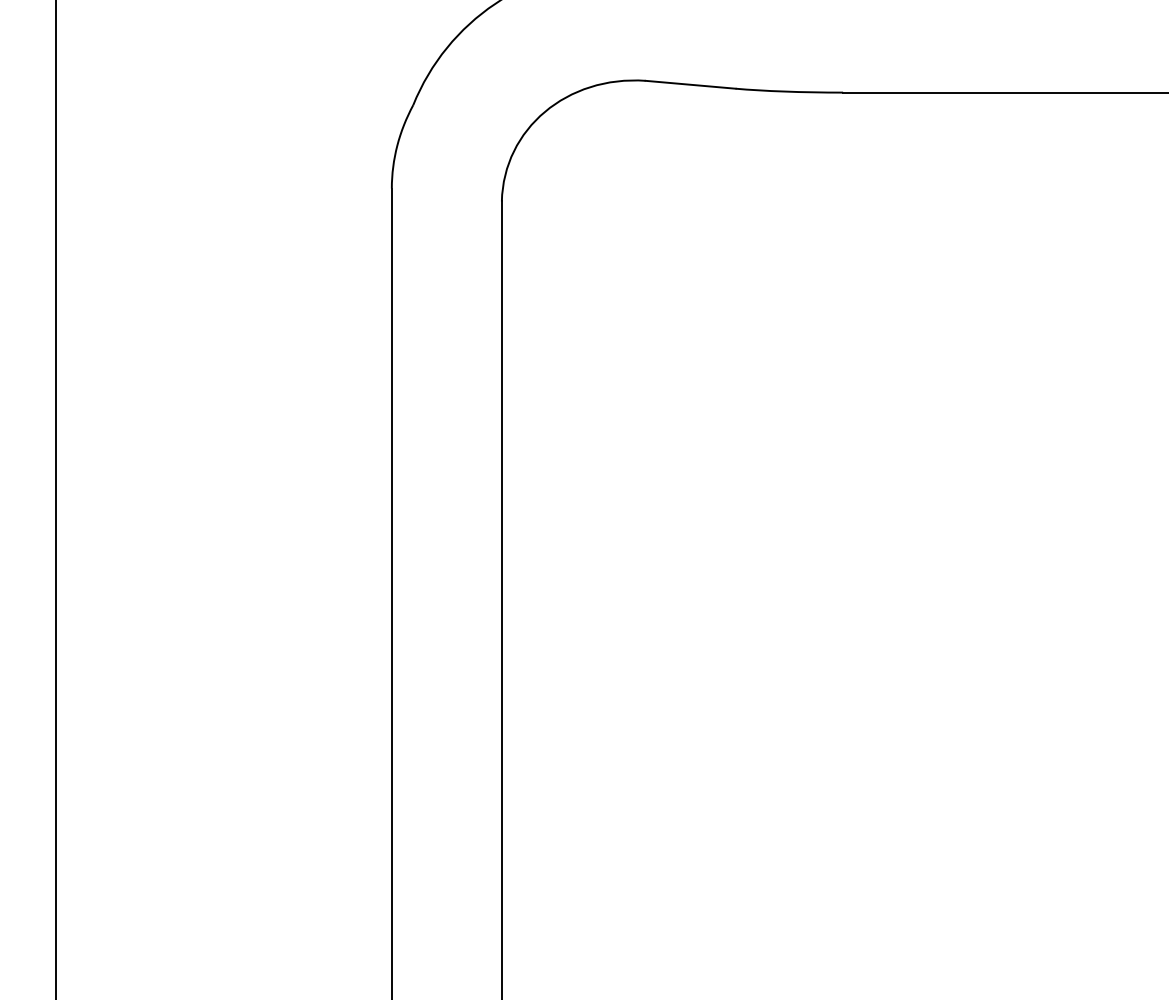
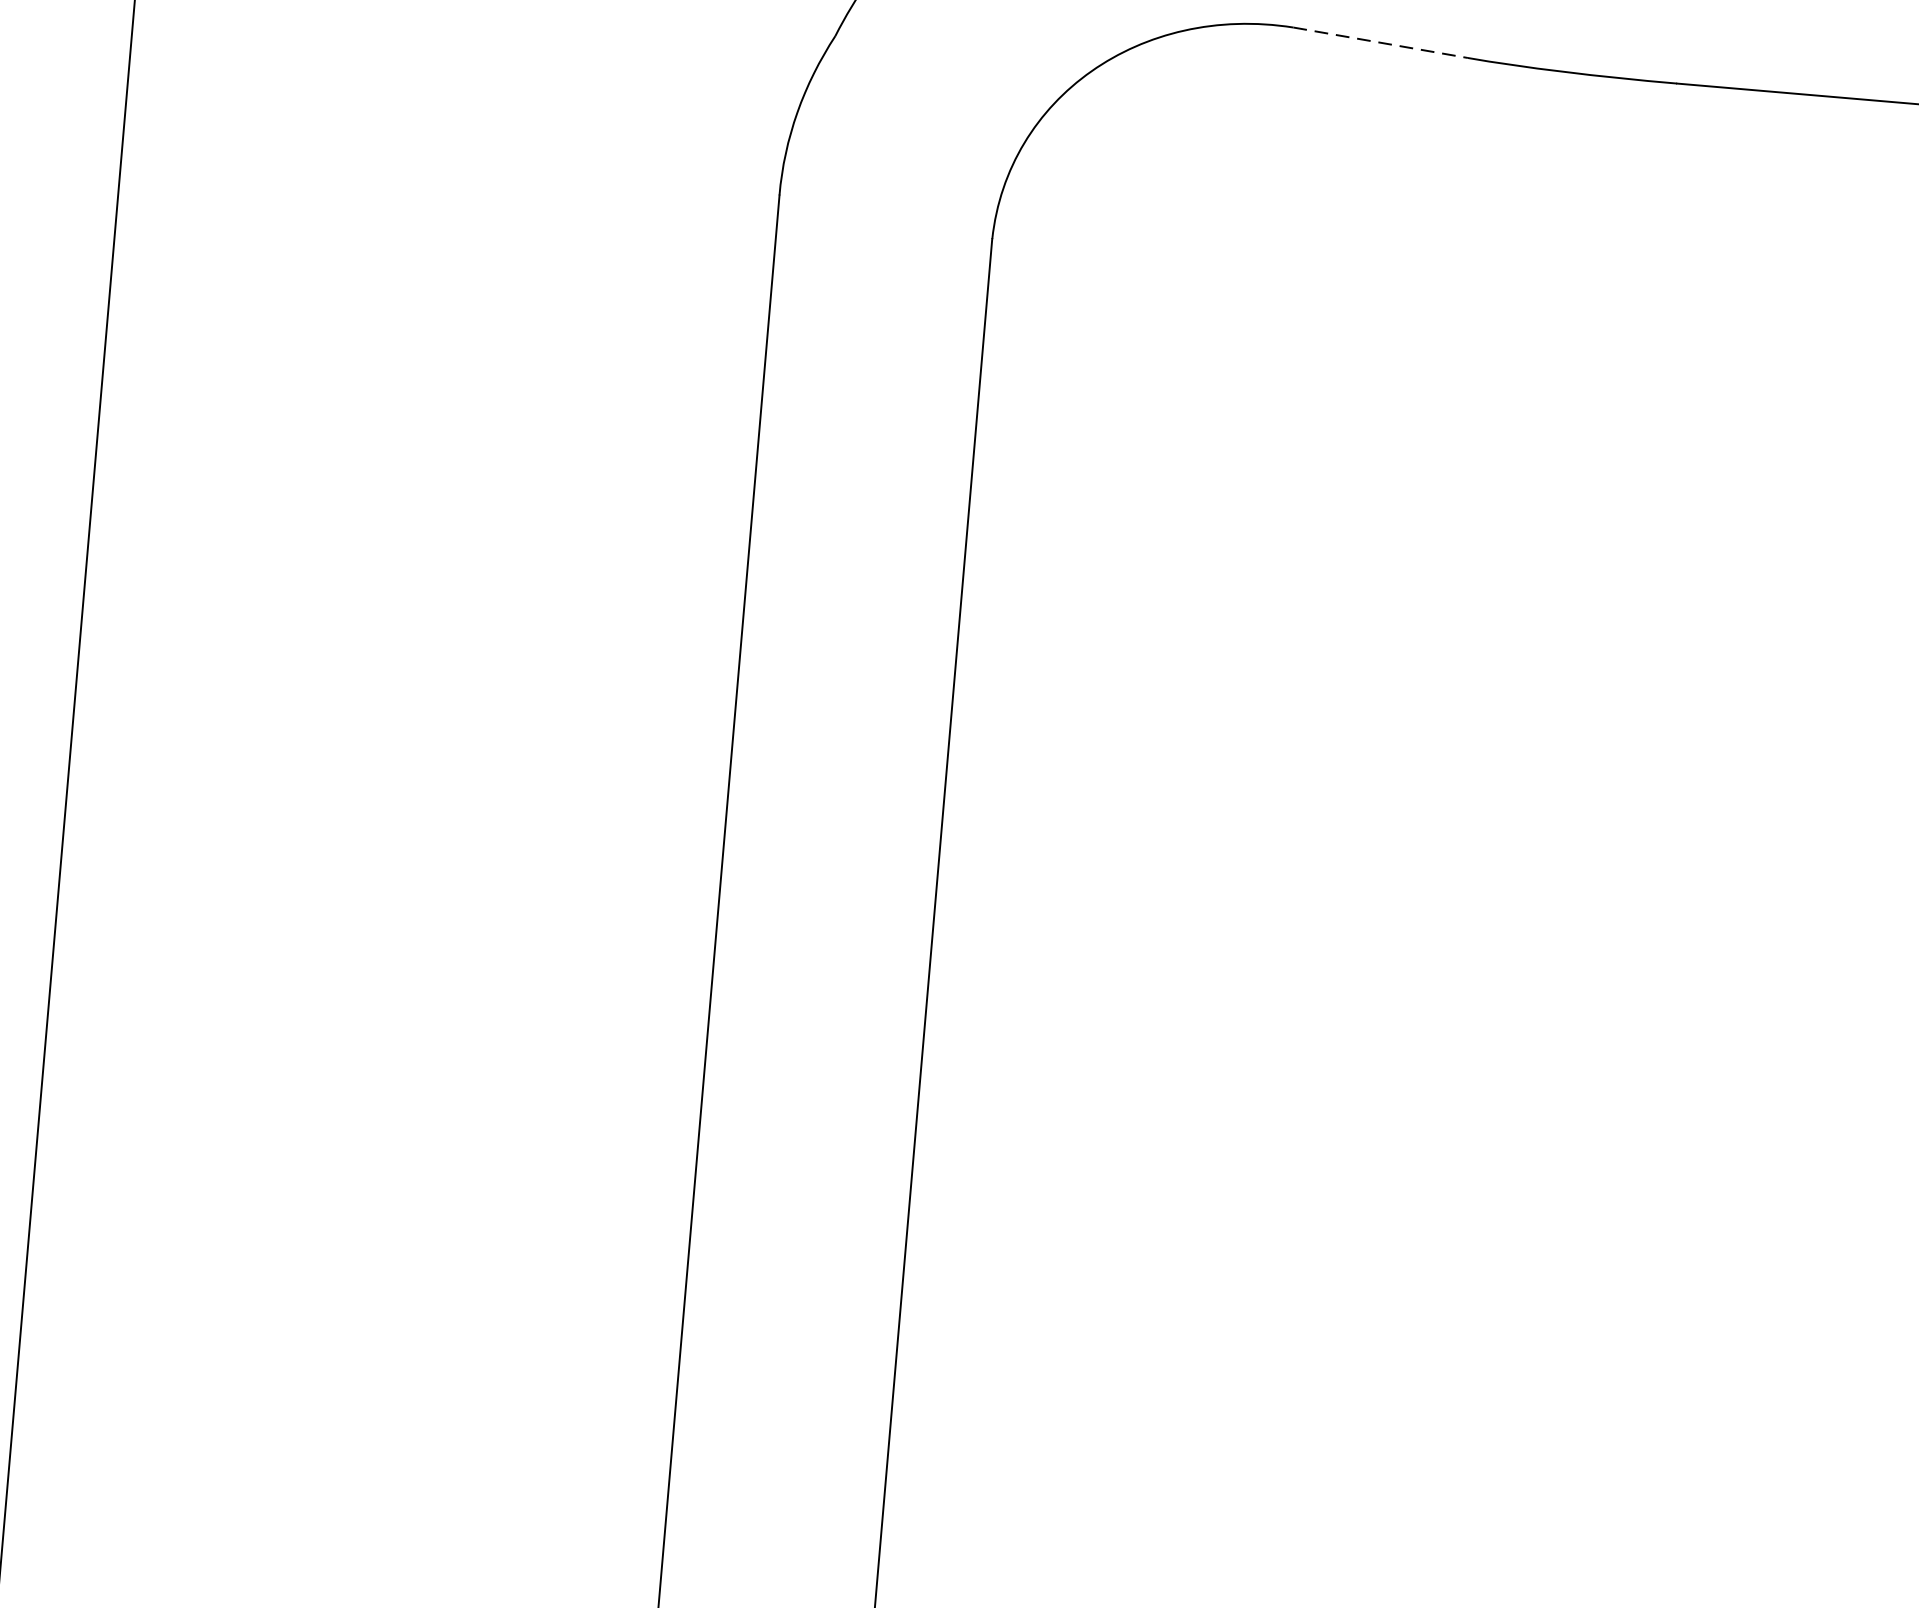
line: (691, 84) -> (1382, 42), solid -> dashed

